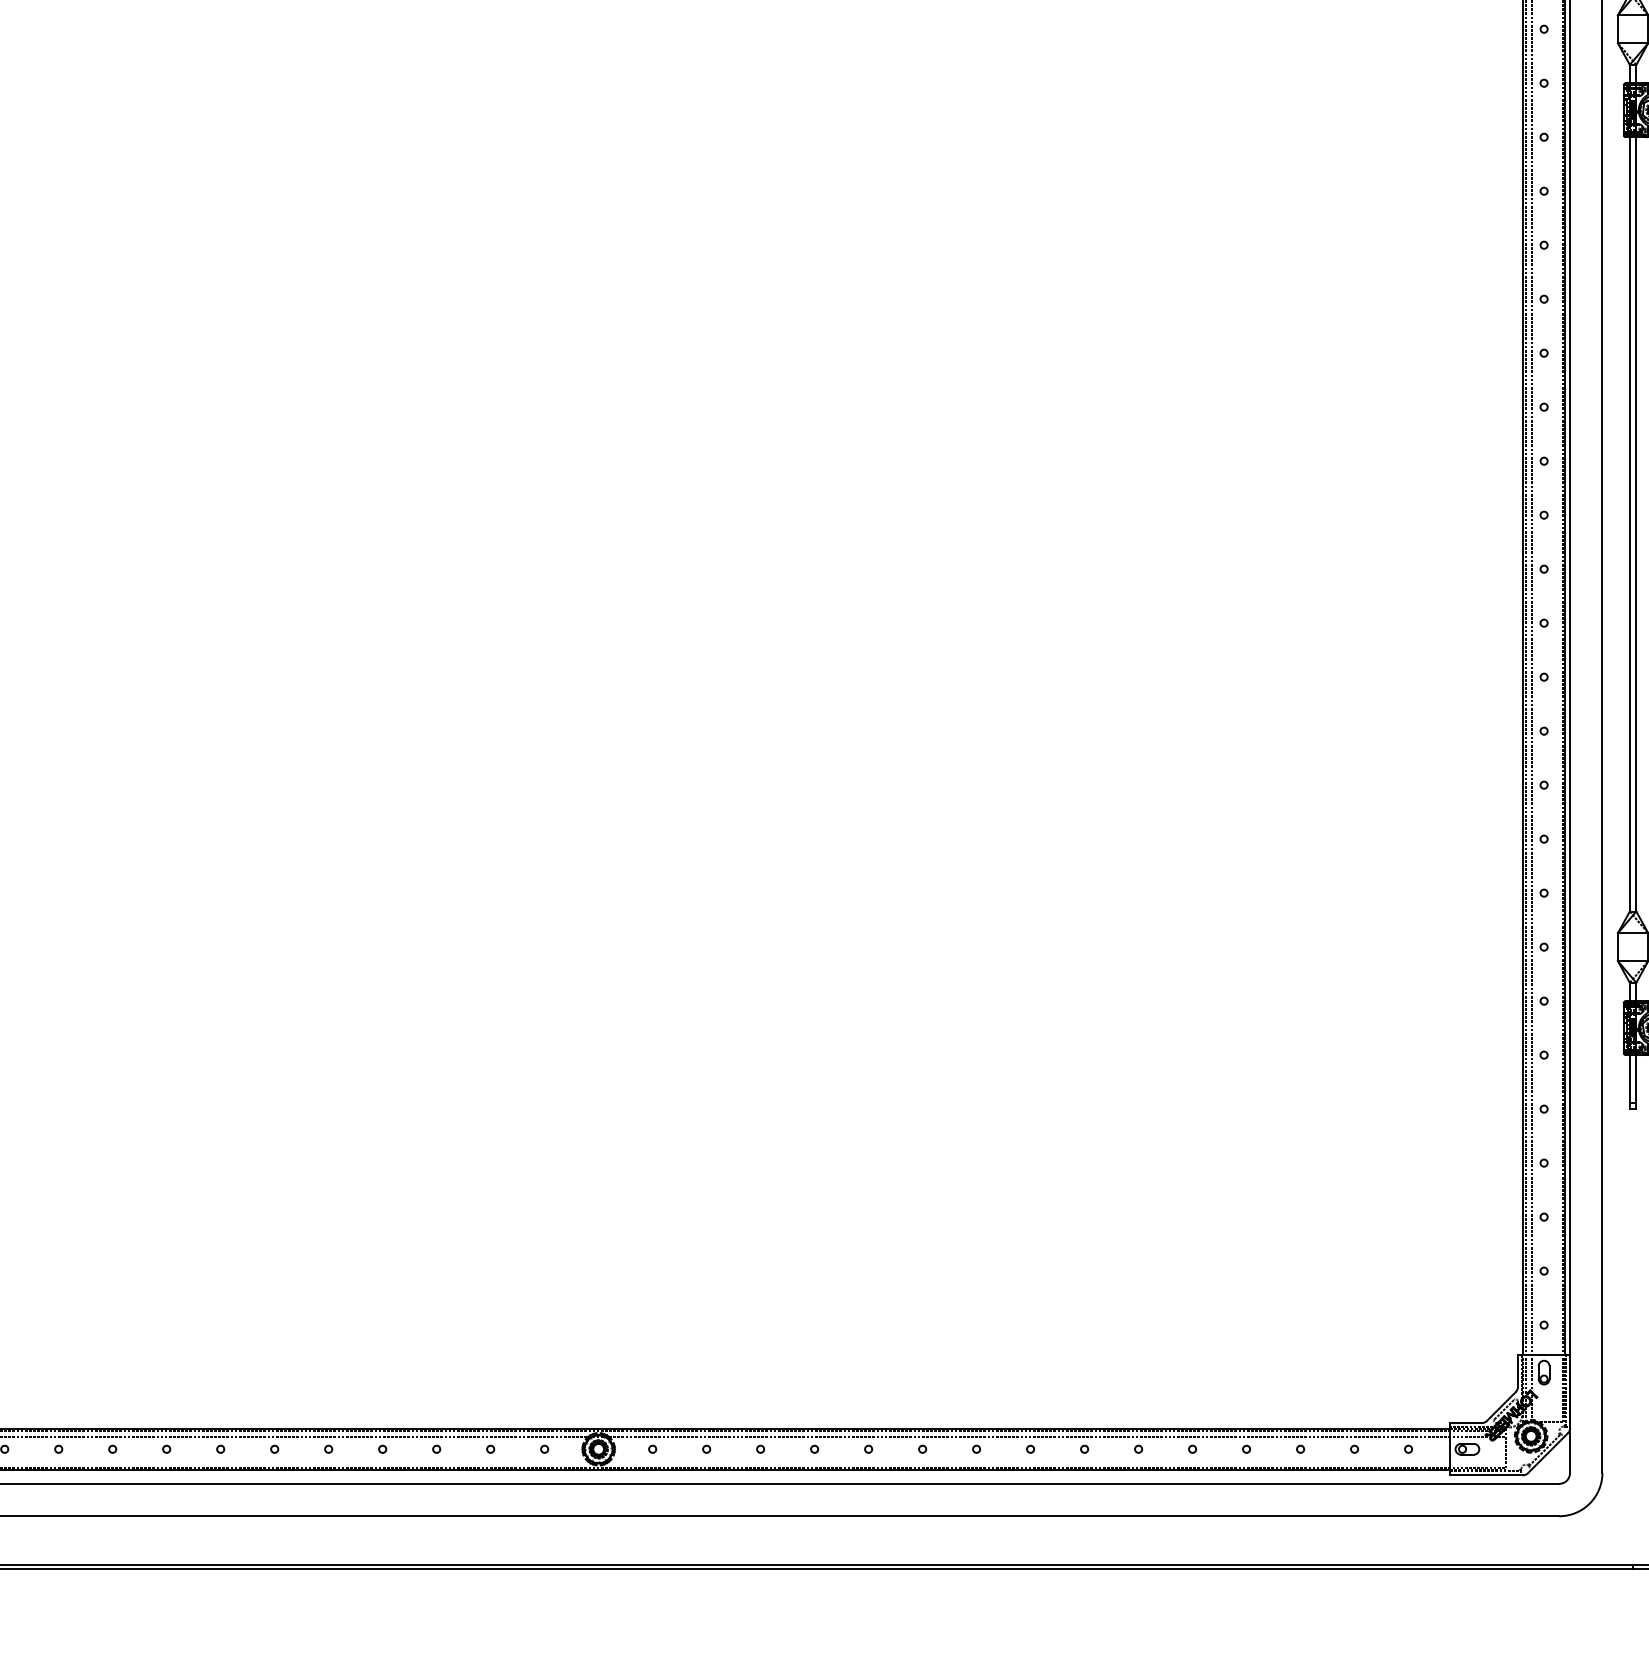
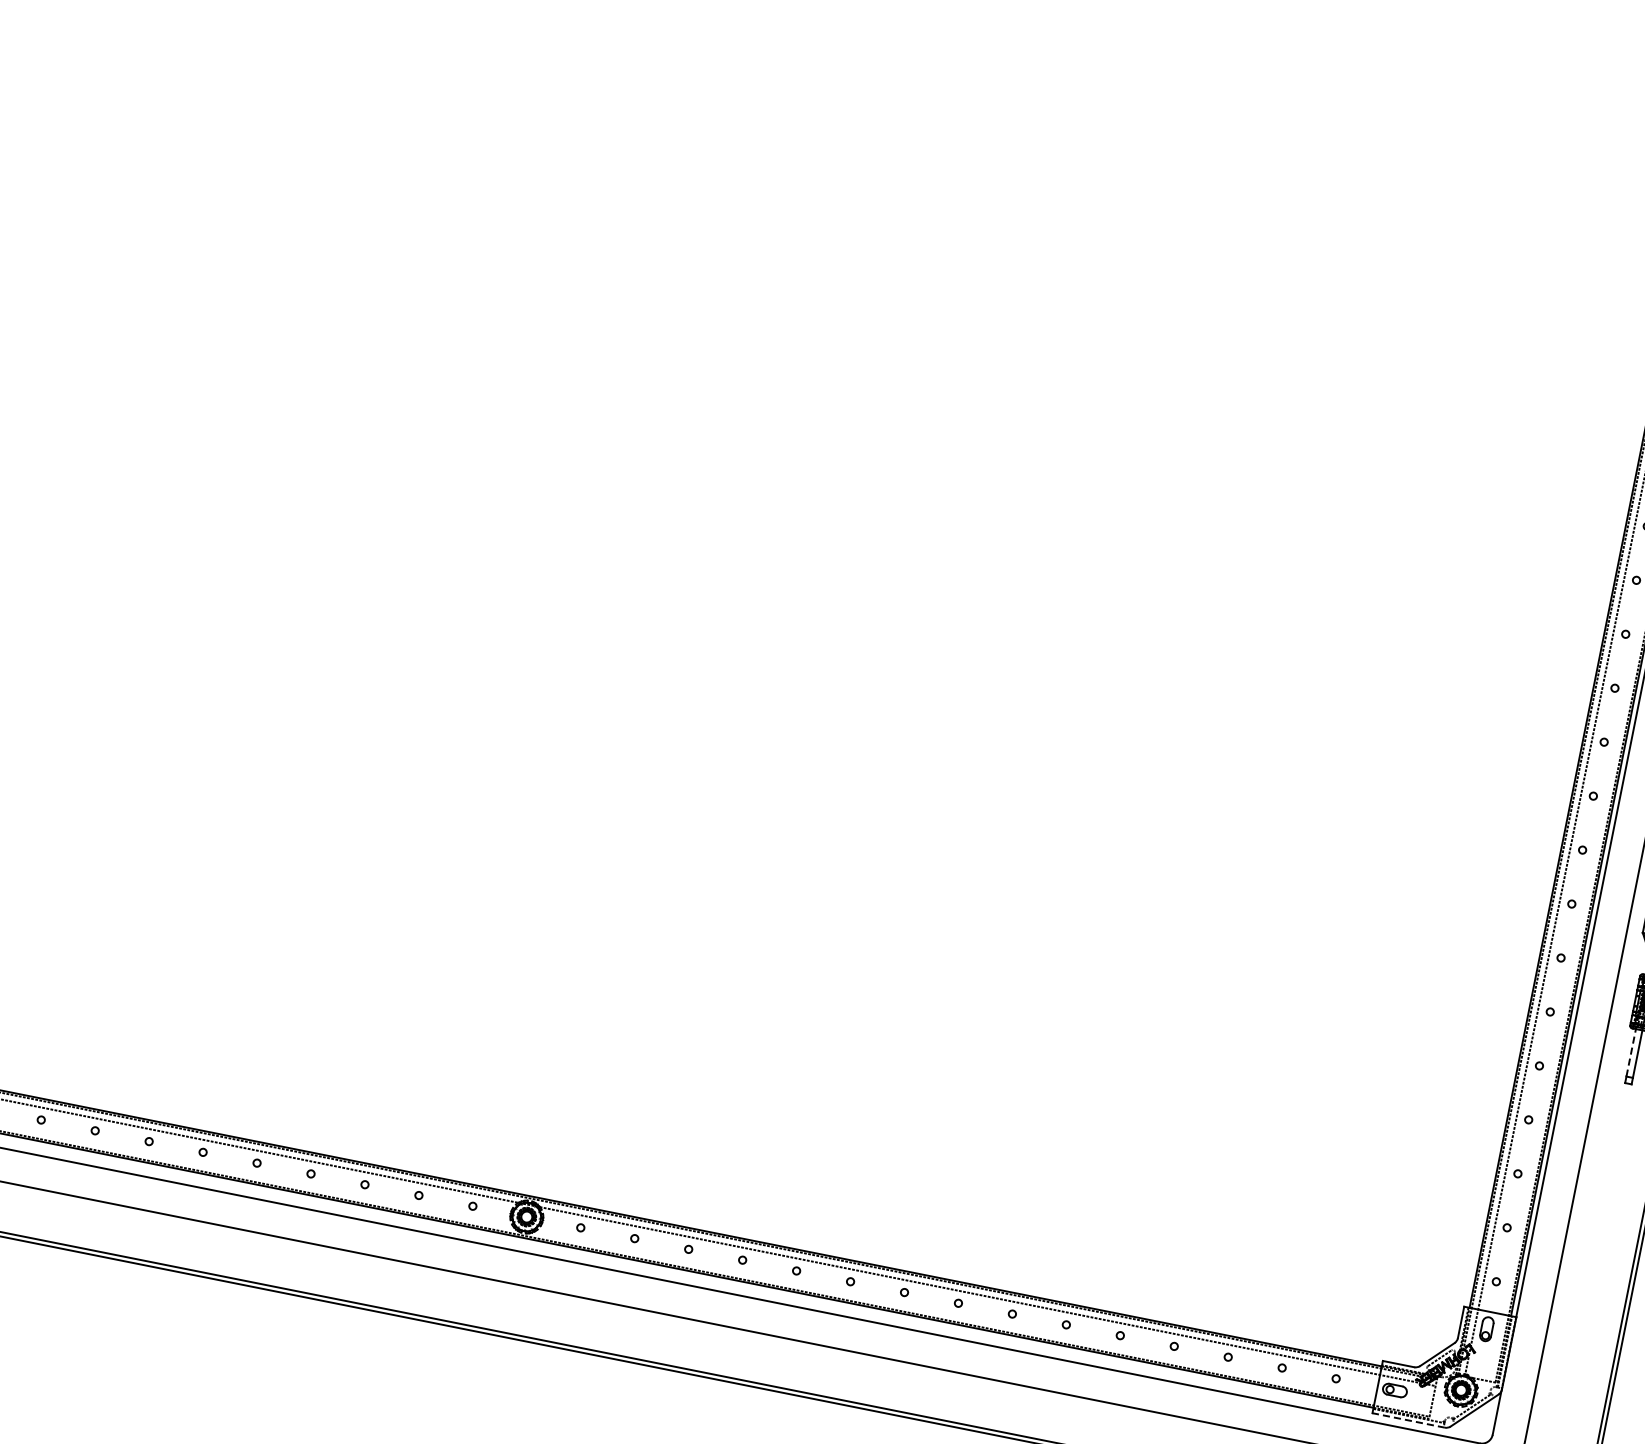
line: (1629, 1078) -> (1630, 1052), solid -> dashed
line: (1485, 1475) -> (1407, 1420), solid -> dashed

